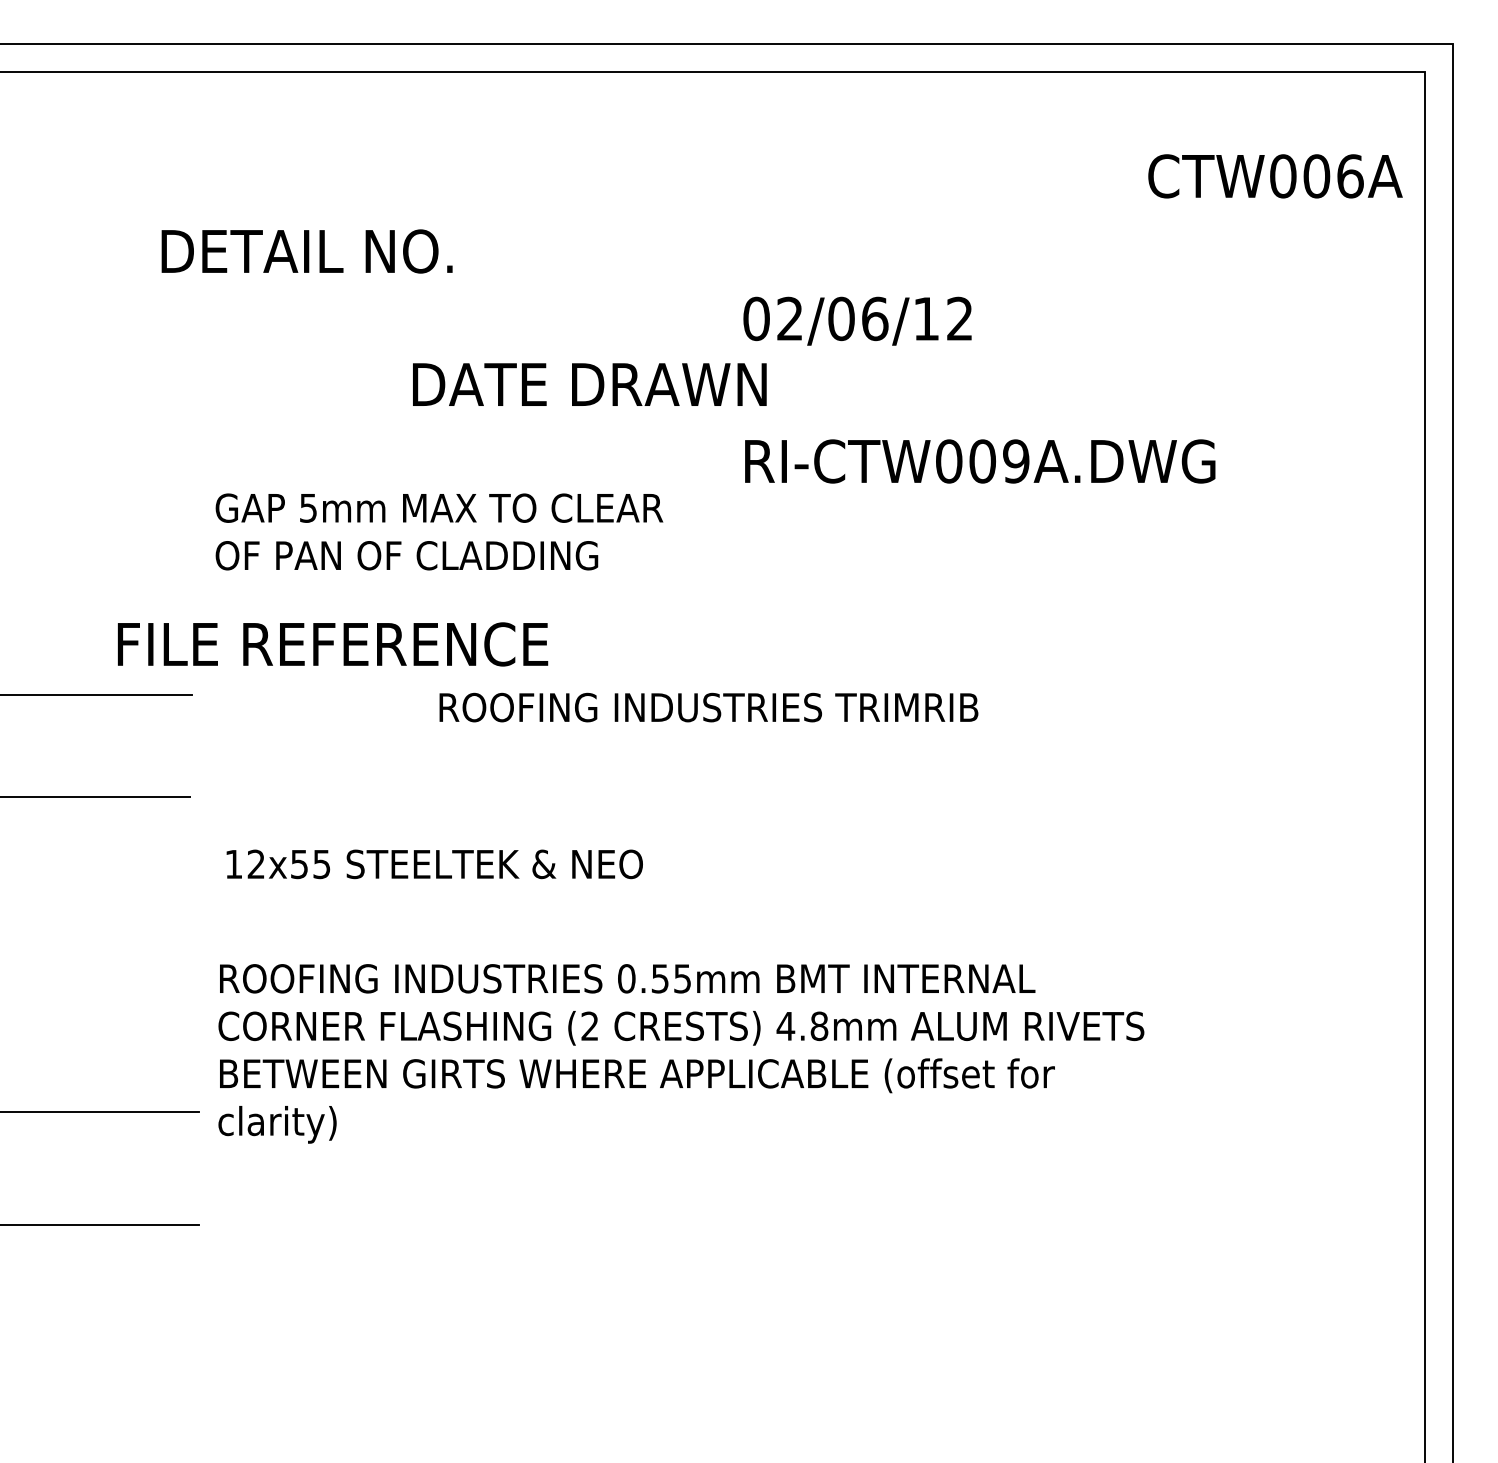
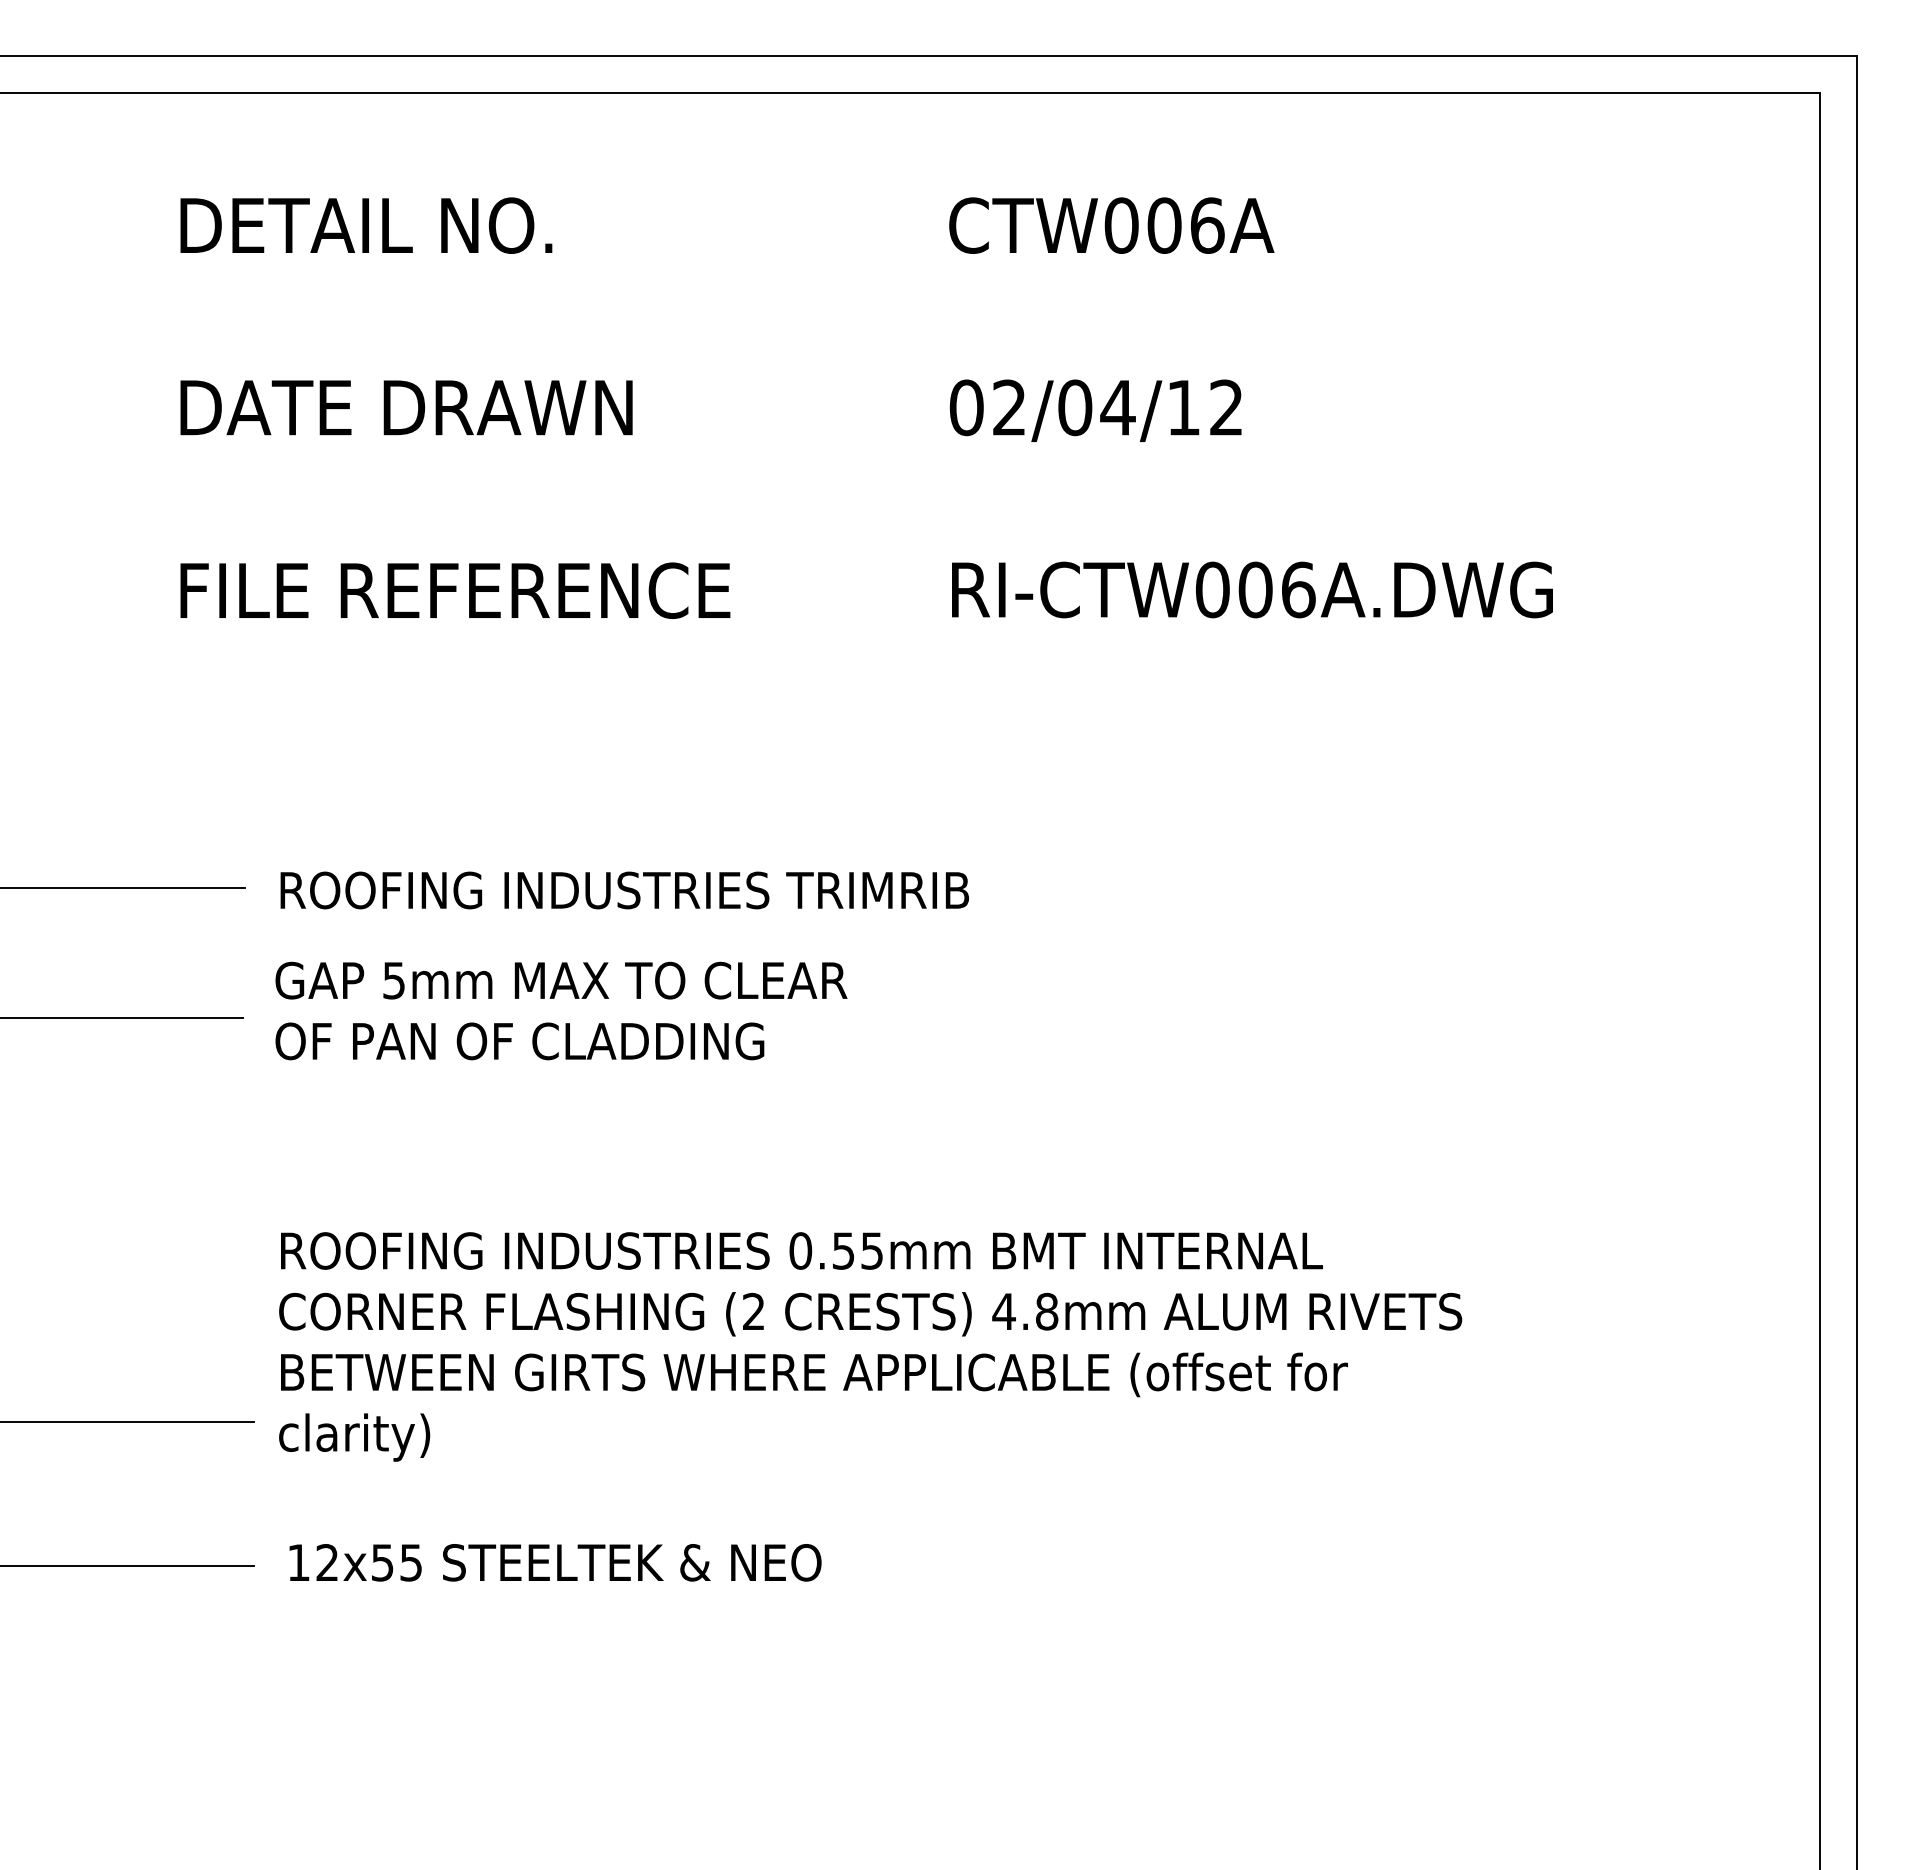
text: (1275, 176) -> (1111, 225), moved
text: (307, 251) -> (366, 225), moved
text: (874, 318) -> (1117, 407), 02/06/12 -> 02/04/12
text: (589, 384) -> (406, 407), moved
text: (1016, 461) -> (1298, 589), RI-CTW009A.DWG -> RI-CTW006A.DWG
text: (439, 531) -> (561, 1010), moved
text: (333, 644) -> (455, 590), moved
text: (708, 707) -> (624, 890), moved
text: (434, 864) -> (555, 1562), moved

